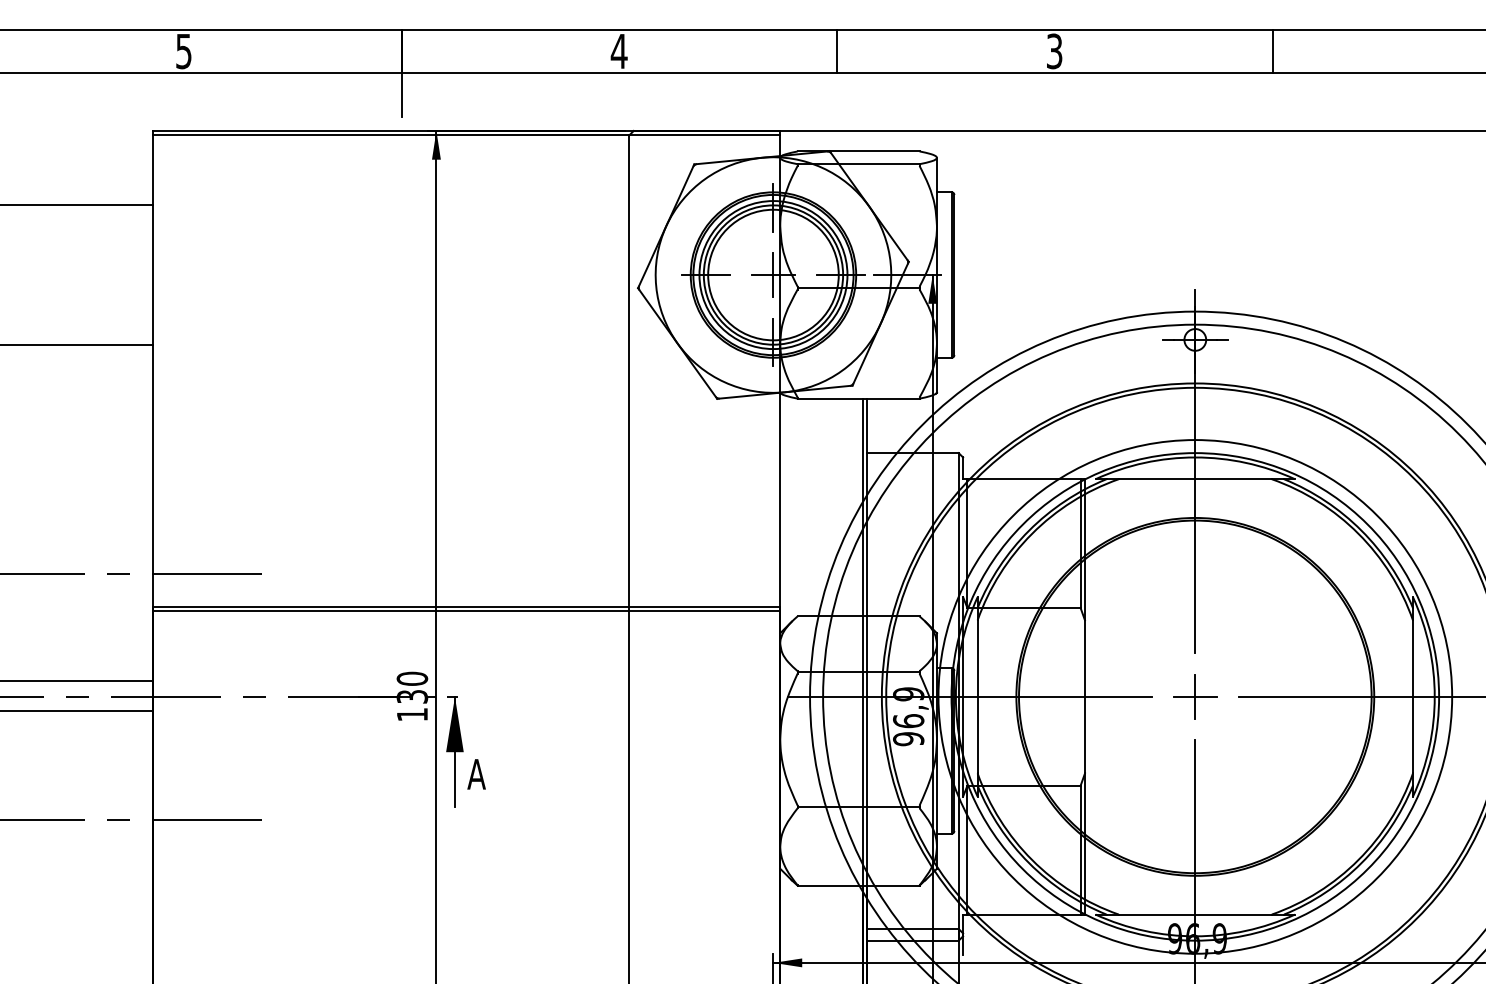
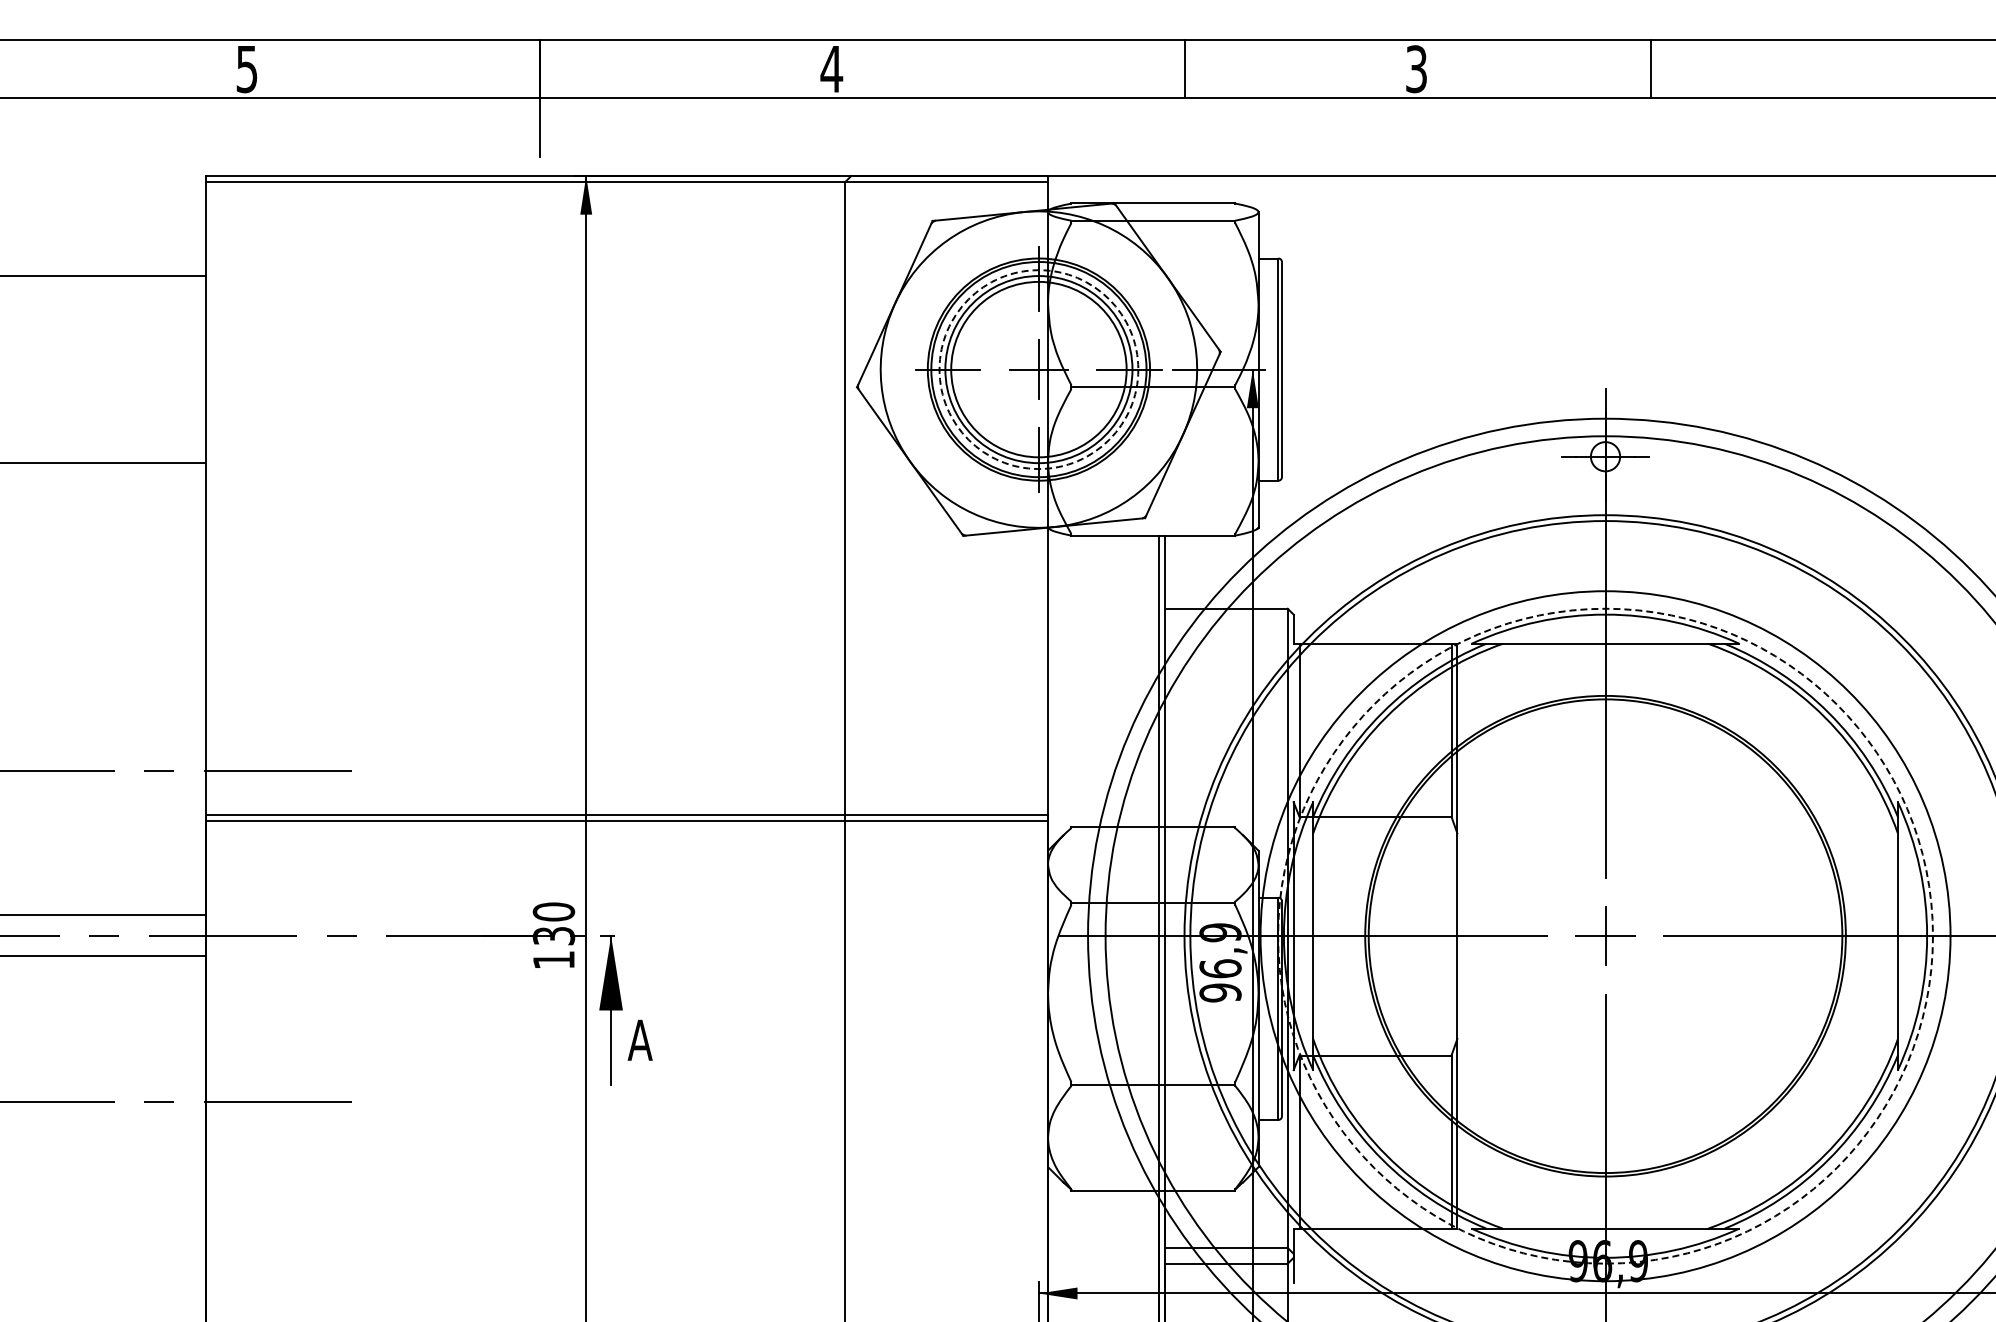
line: (837, 50) -> (1184, 68), moved
line: (1272, 50) -> (1650, 68), moved
circle: (773, 274) -> (1038, 369), solid -> dashed
circle: (1195, 696) -> (1605, 935), solid -> dashed

